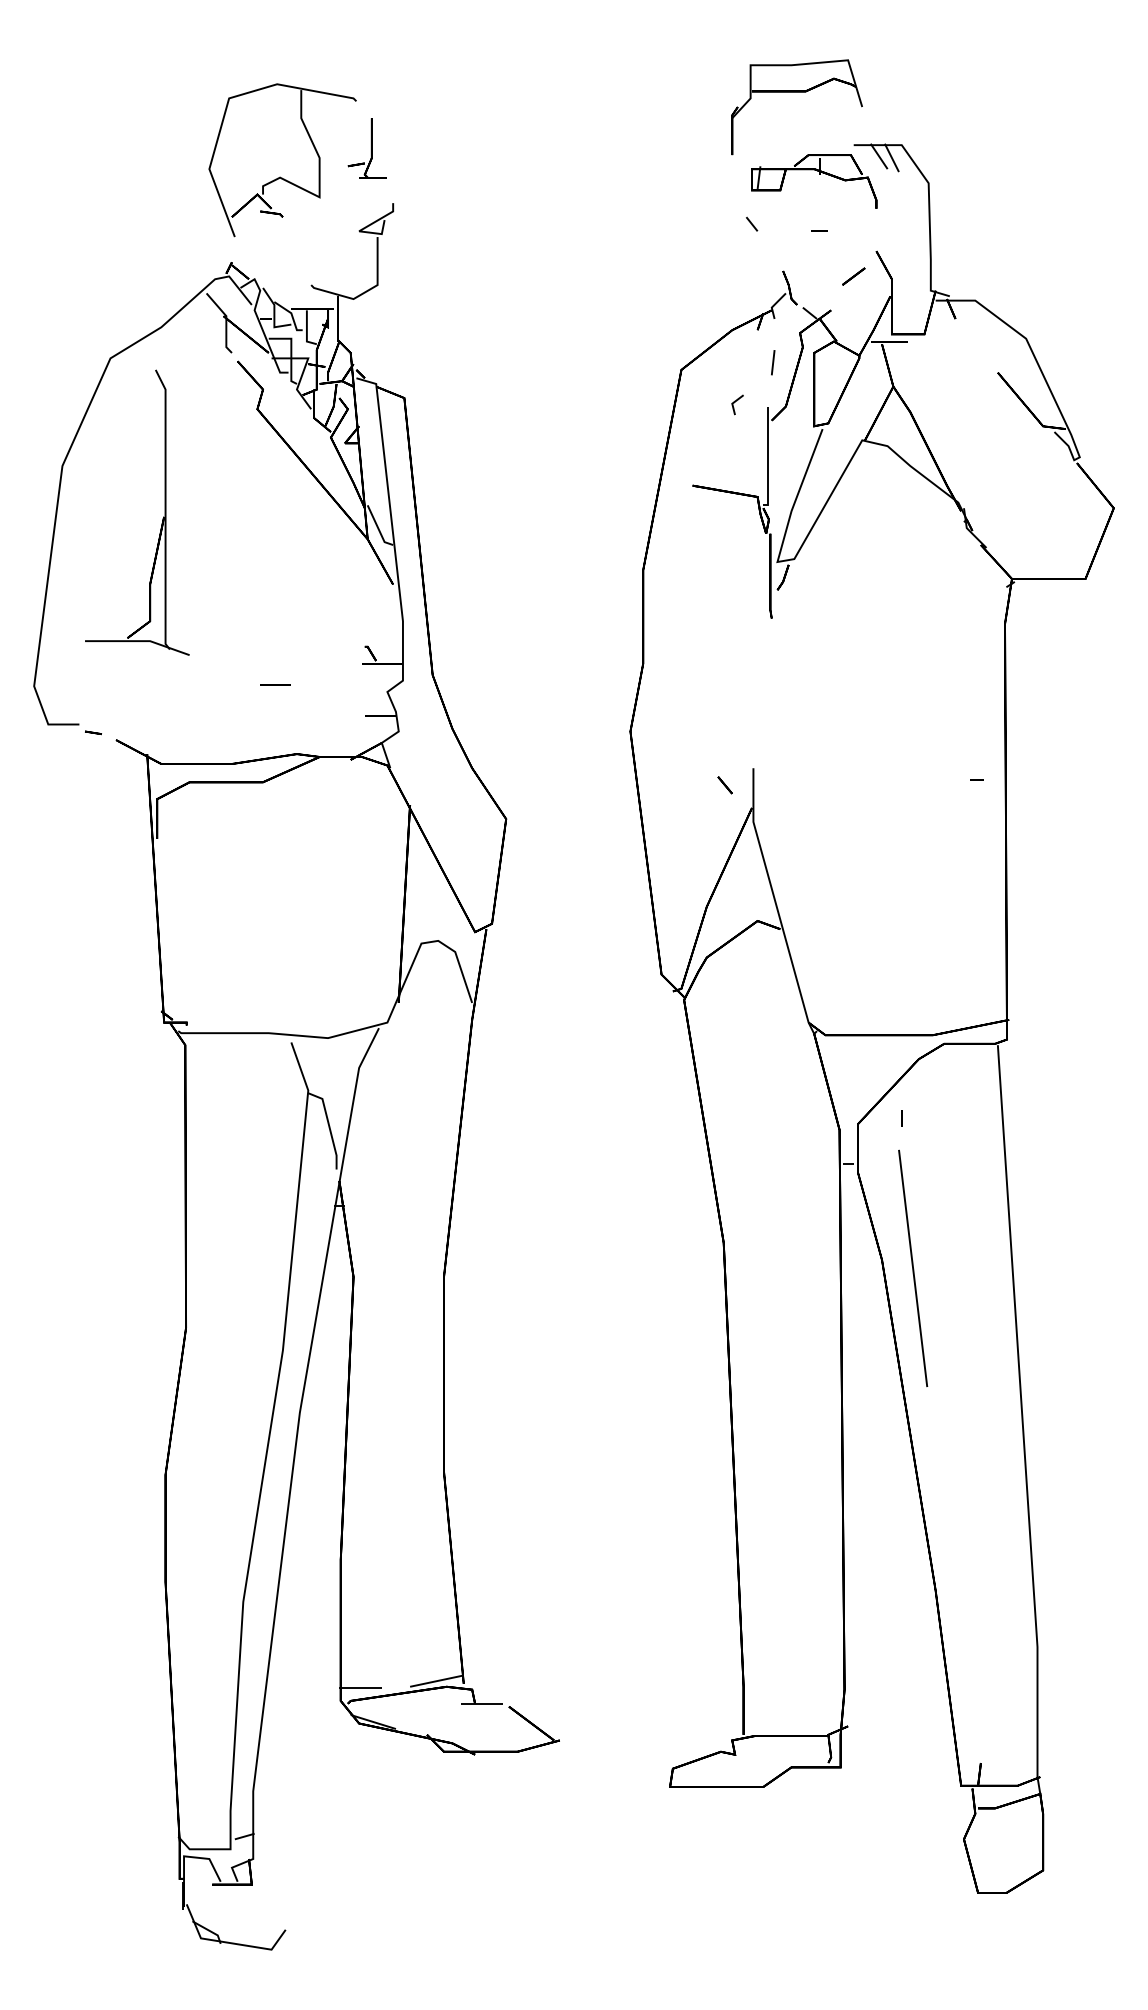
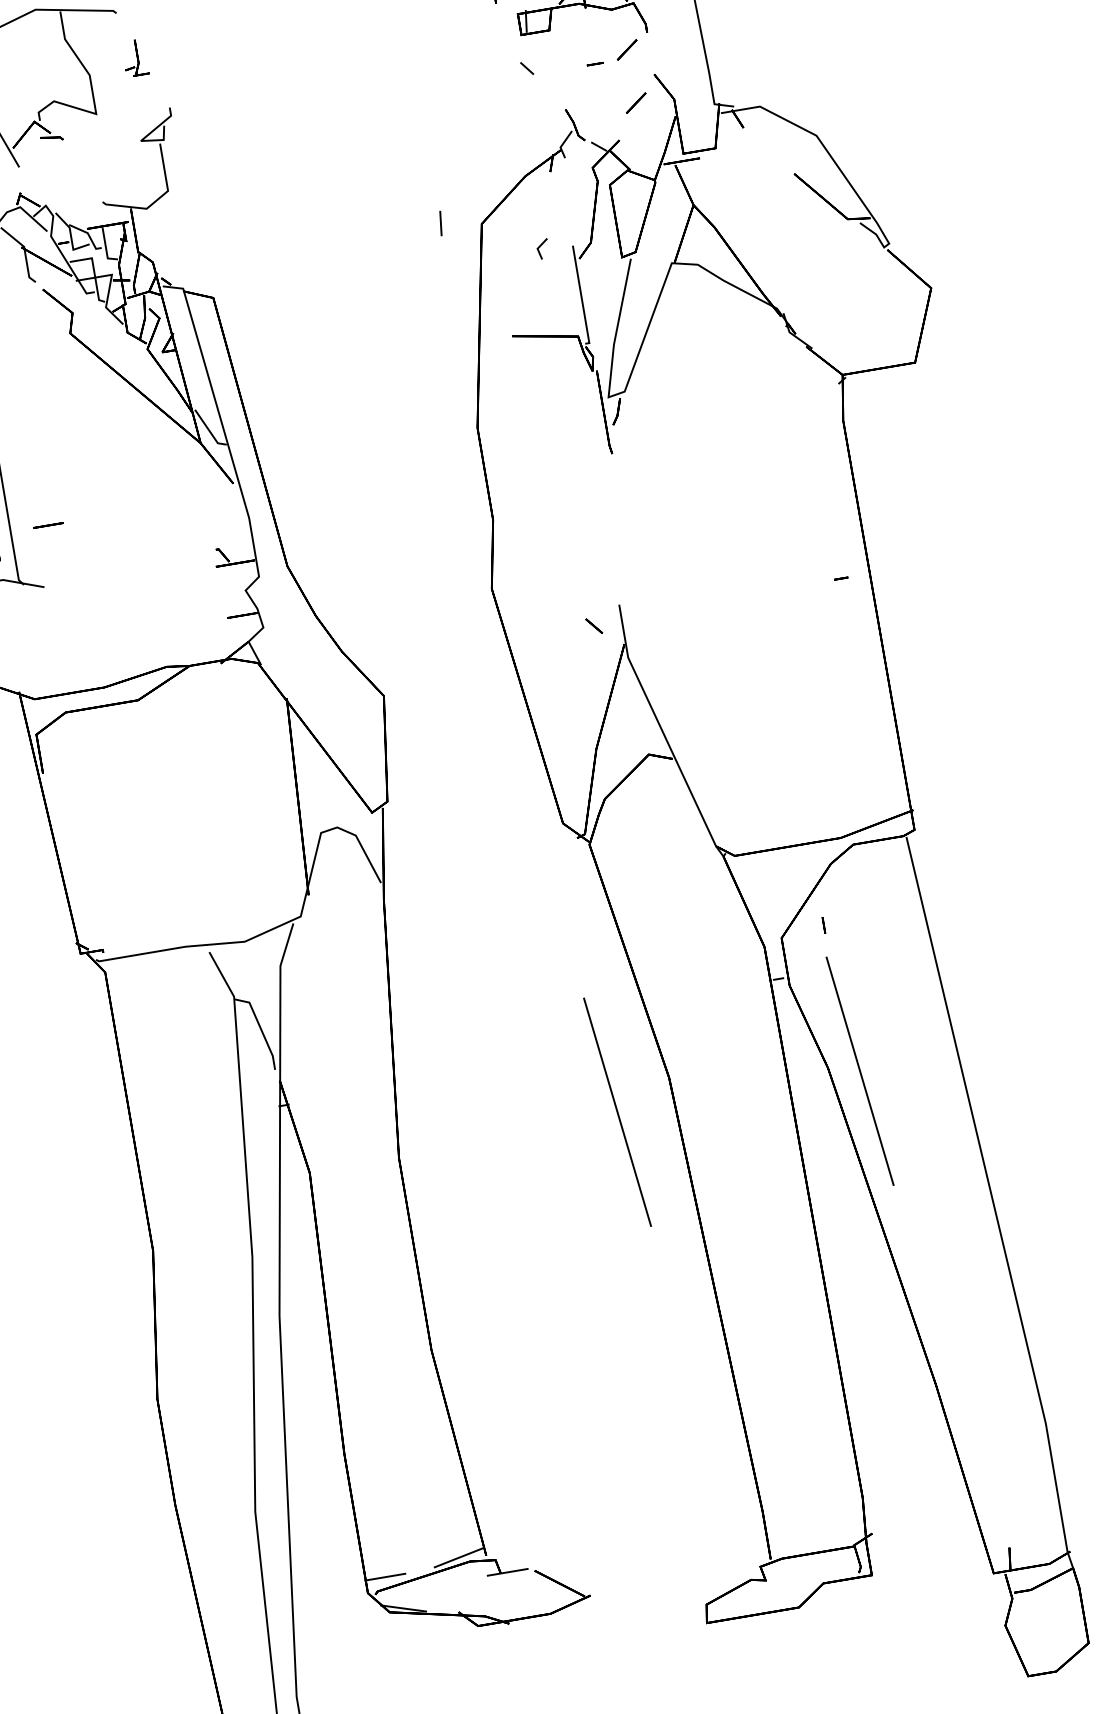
part: (366, 148) -> (134, 58), size x0.6
line: (853, 222) -> (626, 49), added
line: (773, 362) -> (441, 223), moved
line: (275, 684) -> (48, 525), moved
line: (667, 1267) -> (617, 1111), added

